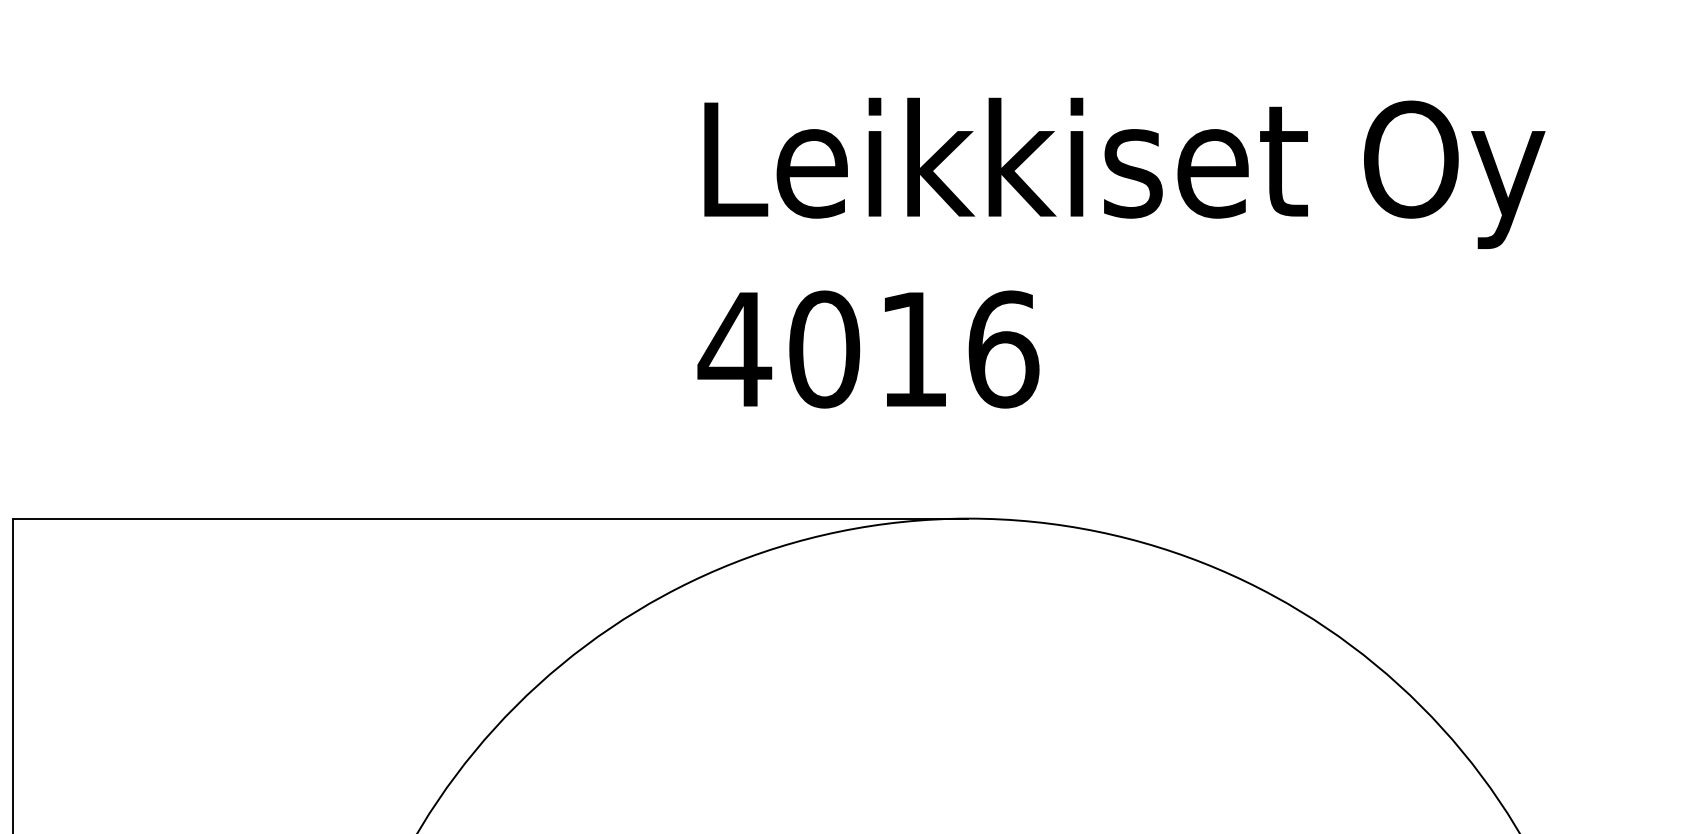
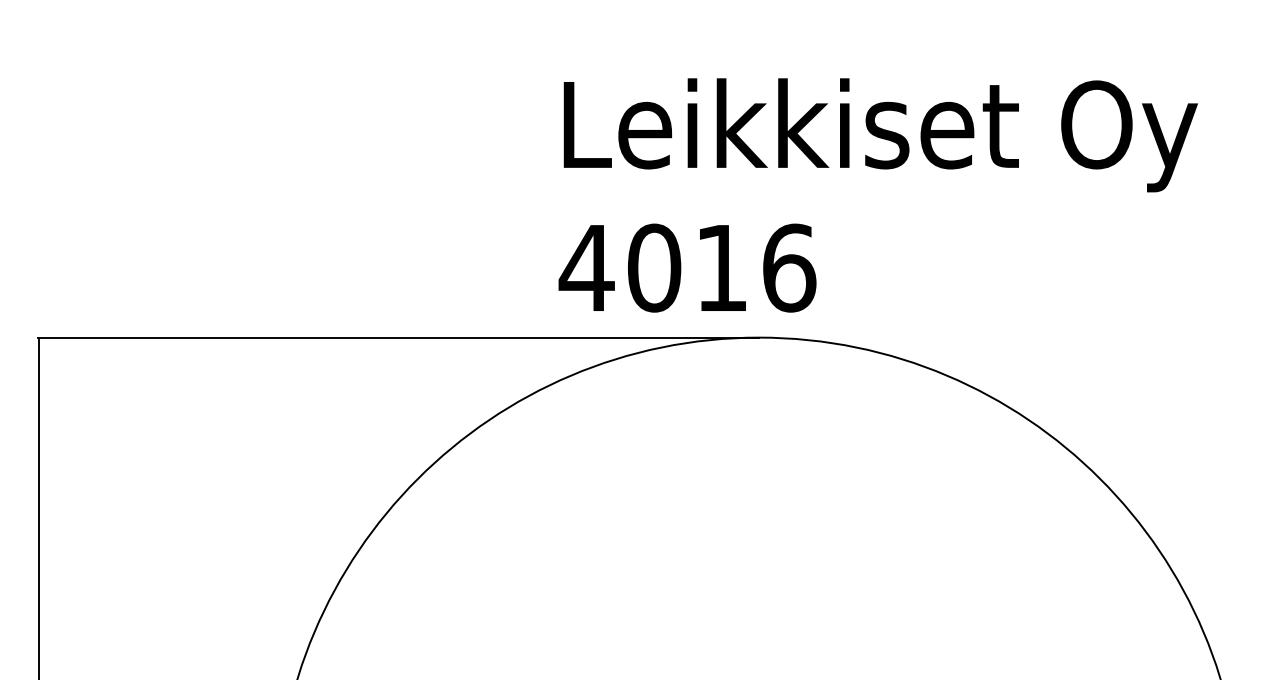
text: (1120, 253) -> (877, 195), moved

